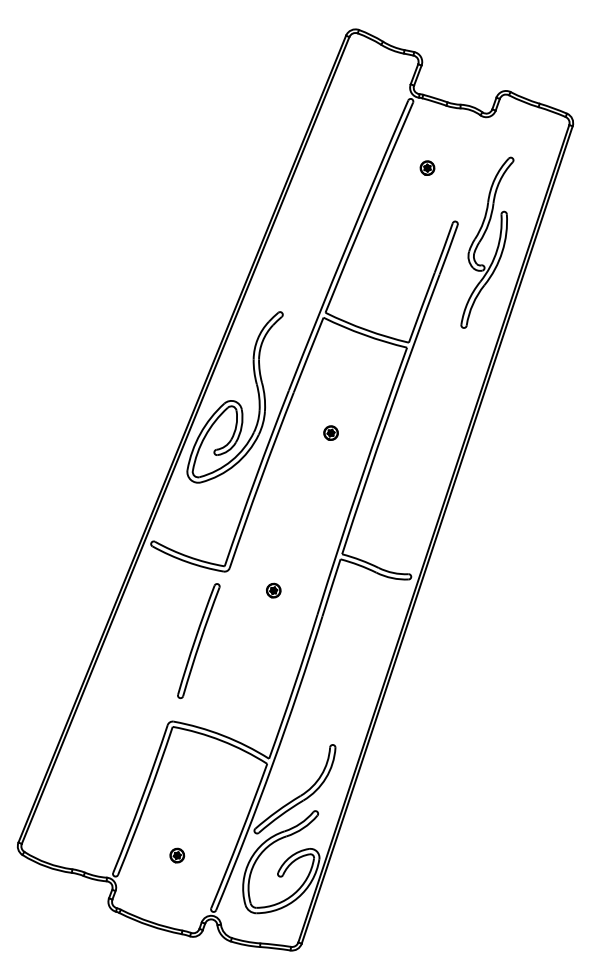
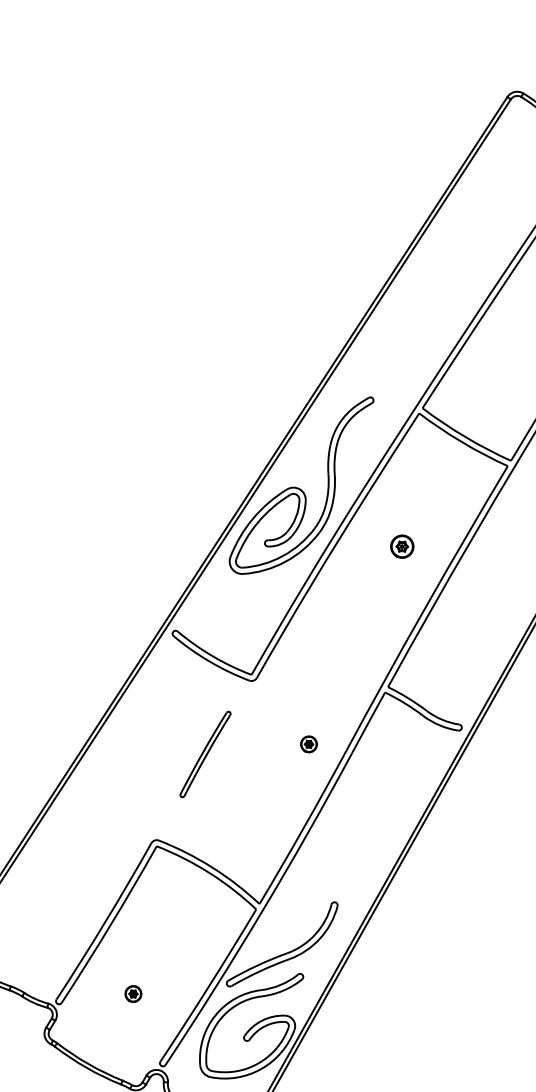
part: (330, 432) -> (401, 545), size x1.4
part: (273, 590) -> (308, 744), moved
part: (198, 641) -> (205, 754), size x0.7

